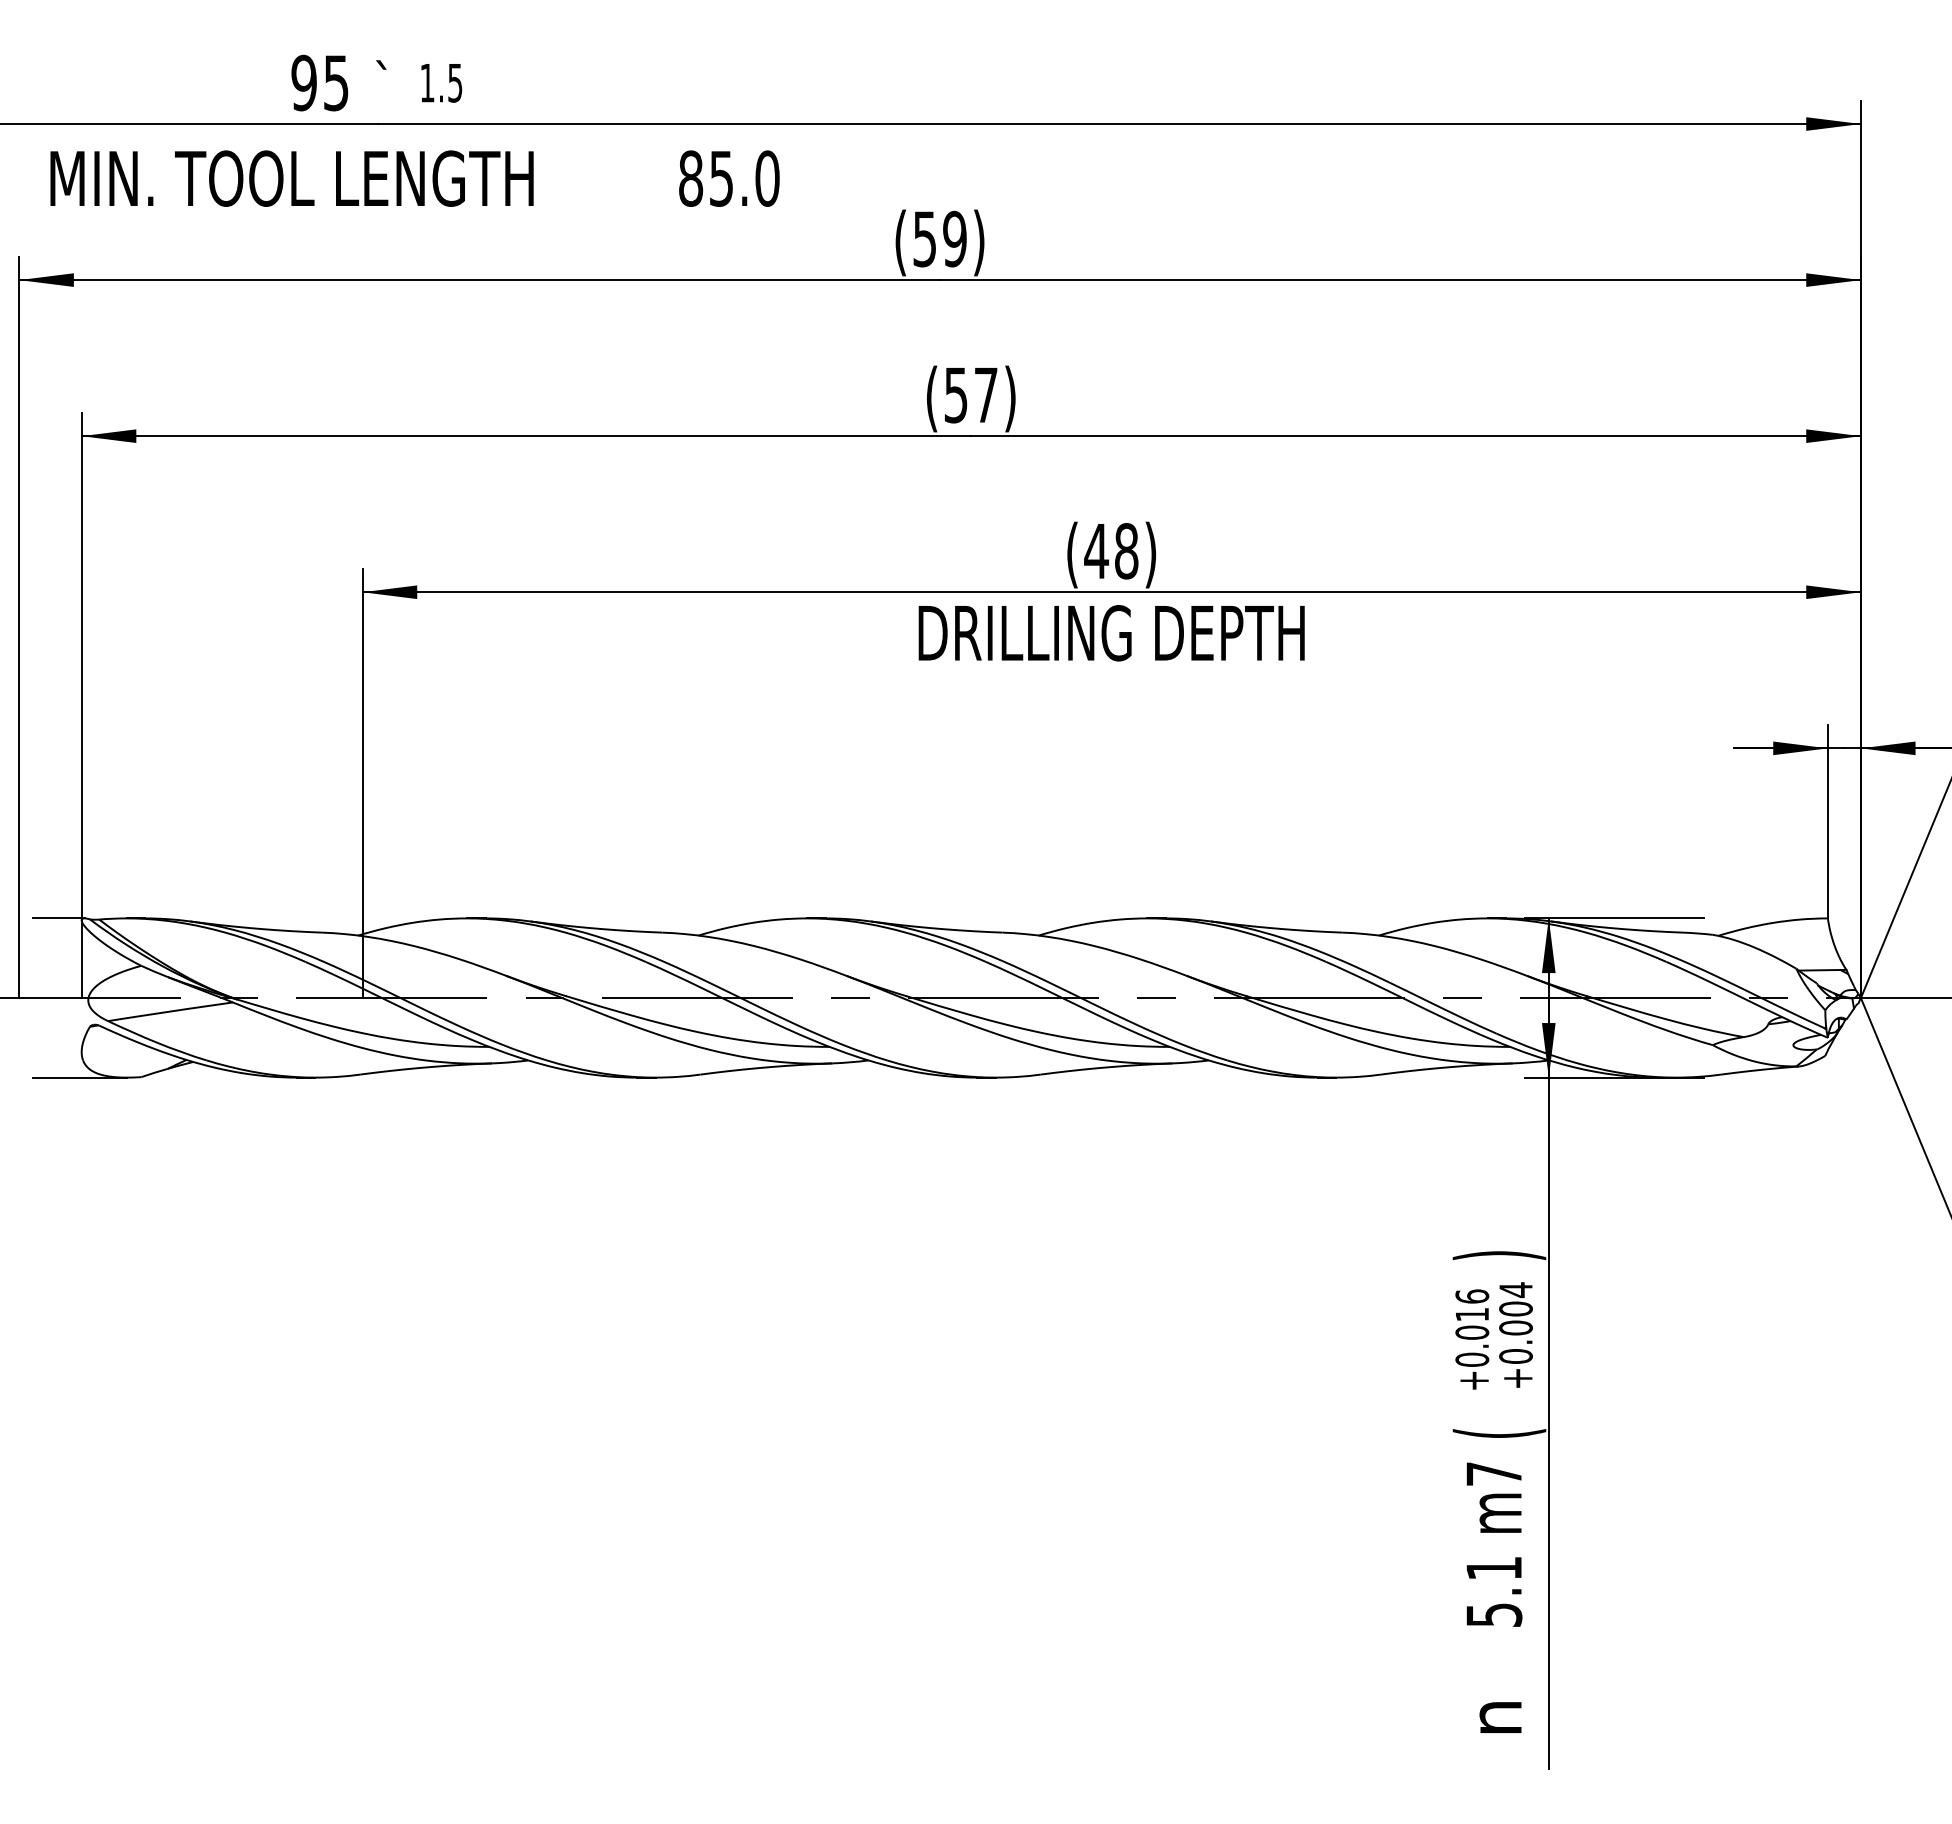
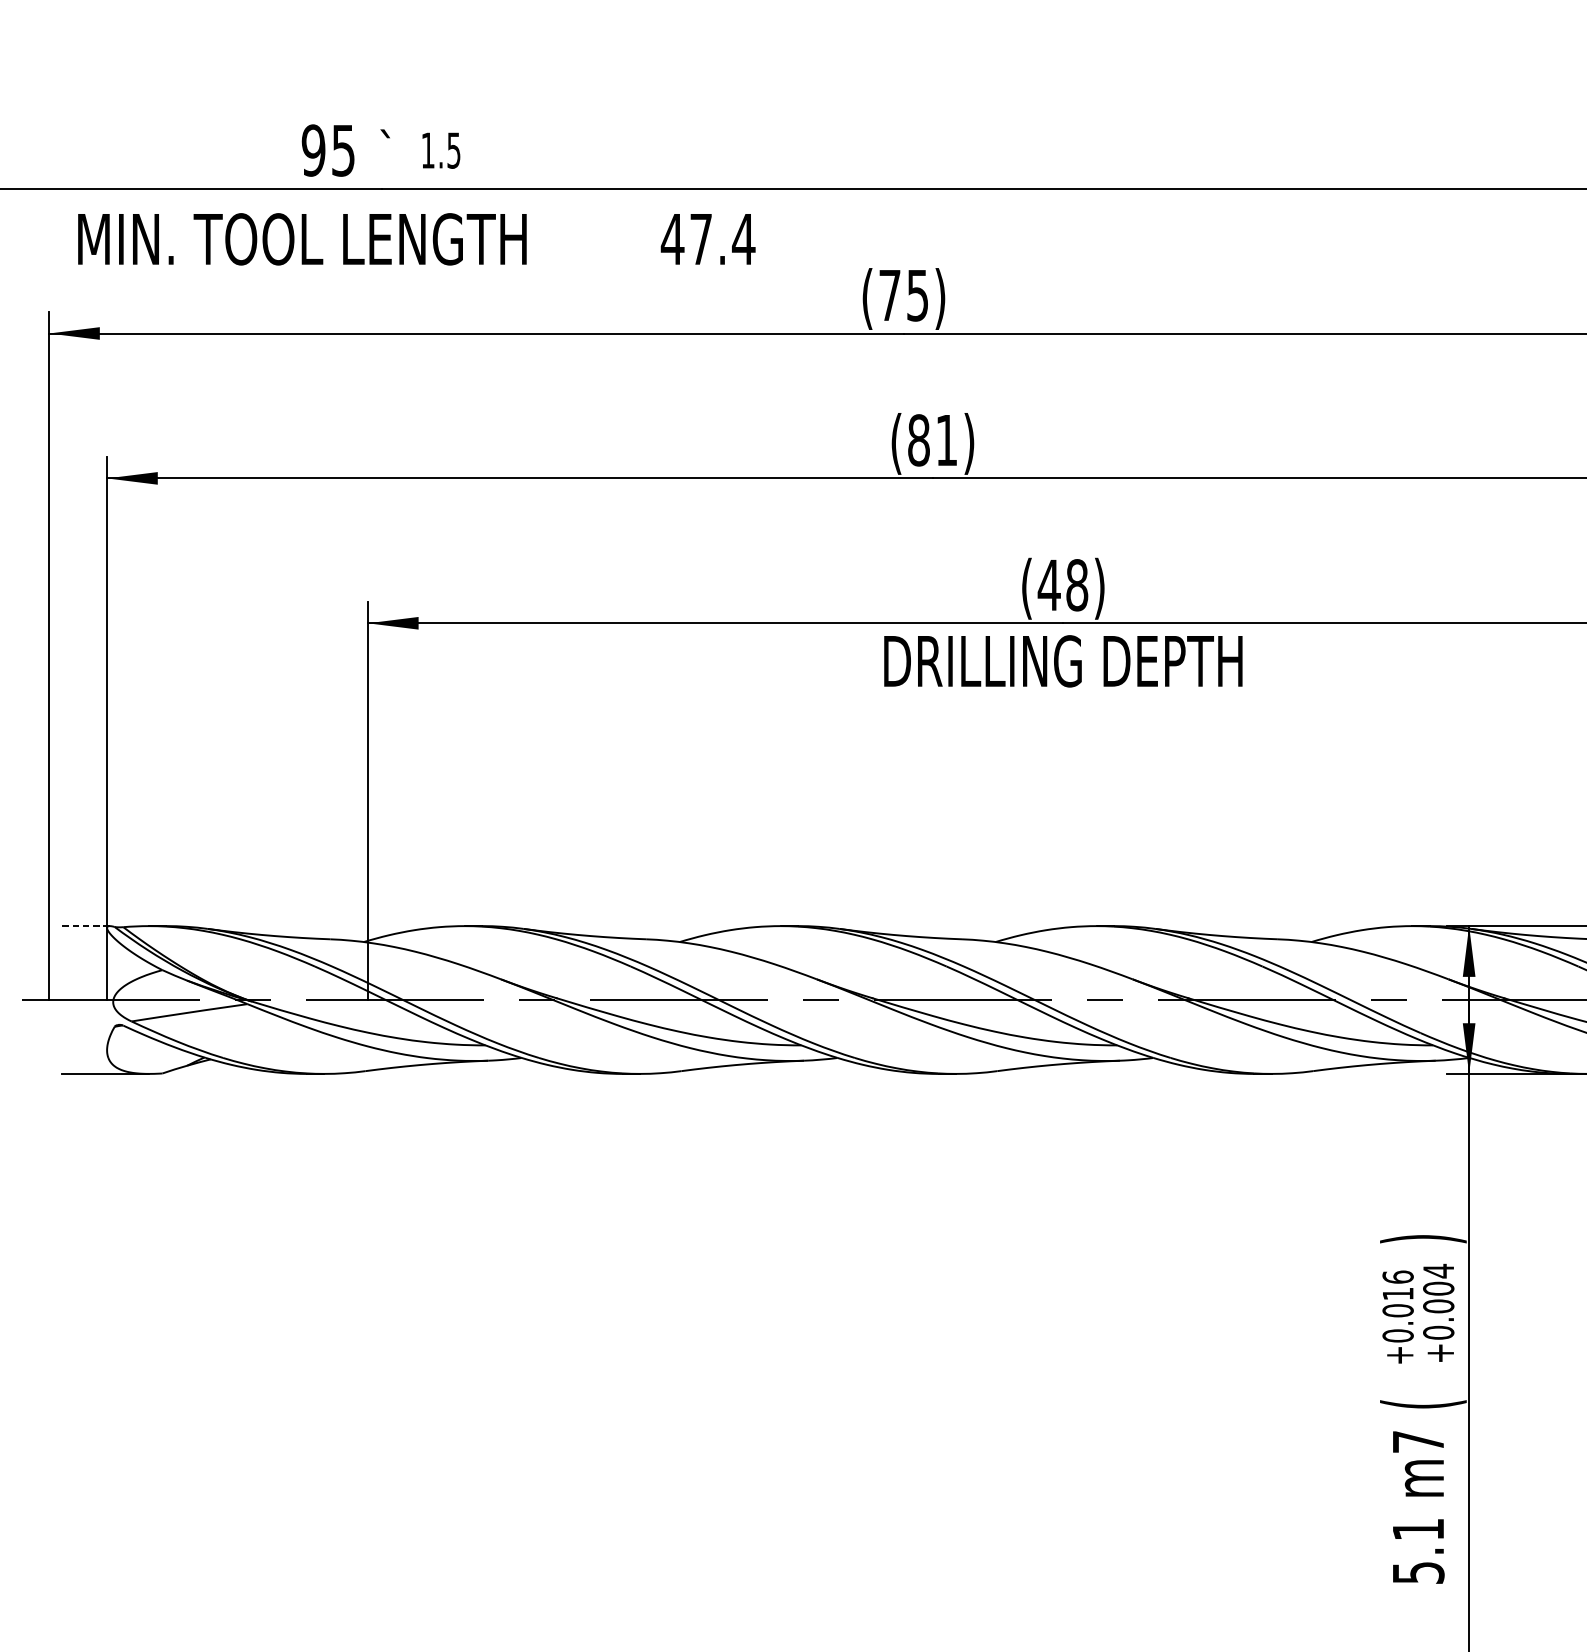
text: (729, 178) -> (708, 239), 85.0 -> 47.4
text: (939, 238) -> (903, 294), (59) -> (75)
text: (970, 395) -> (932, 440), (57) -> (81)
line: (58, 918) -> (85, 926), solid -> dashed

